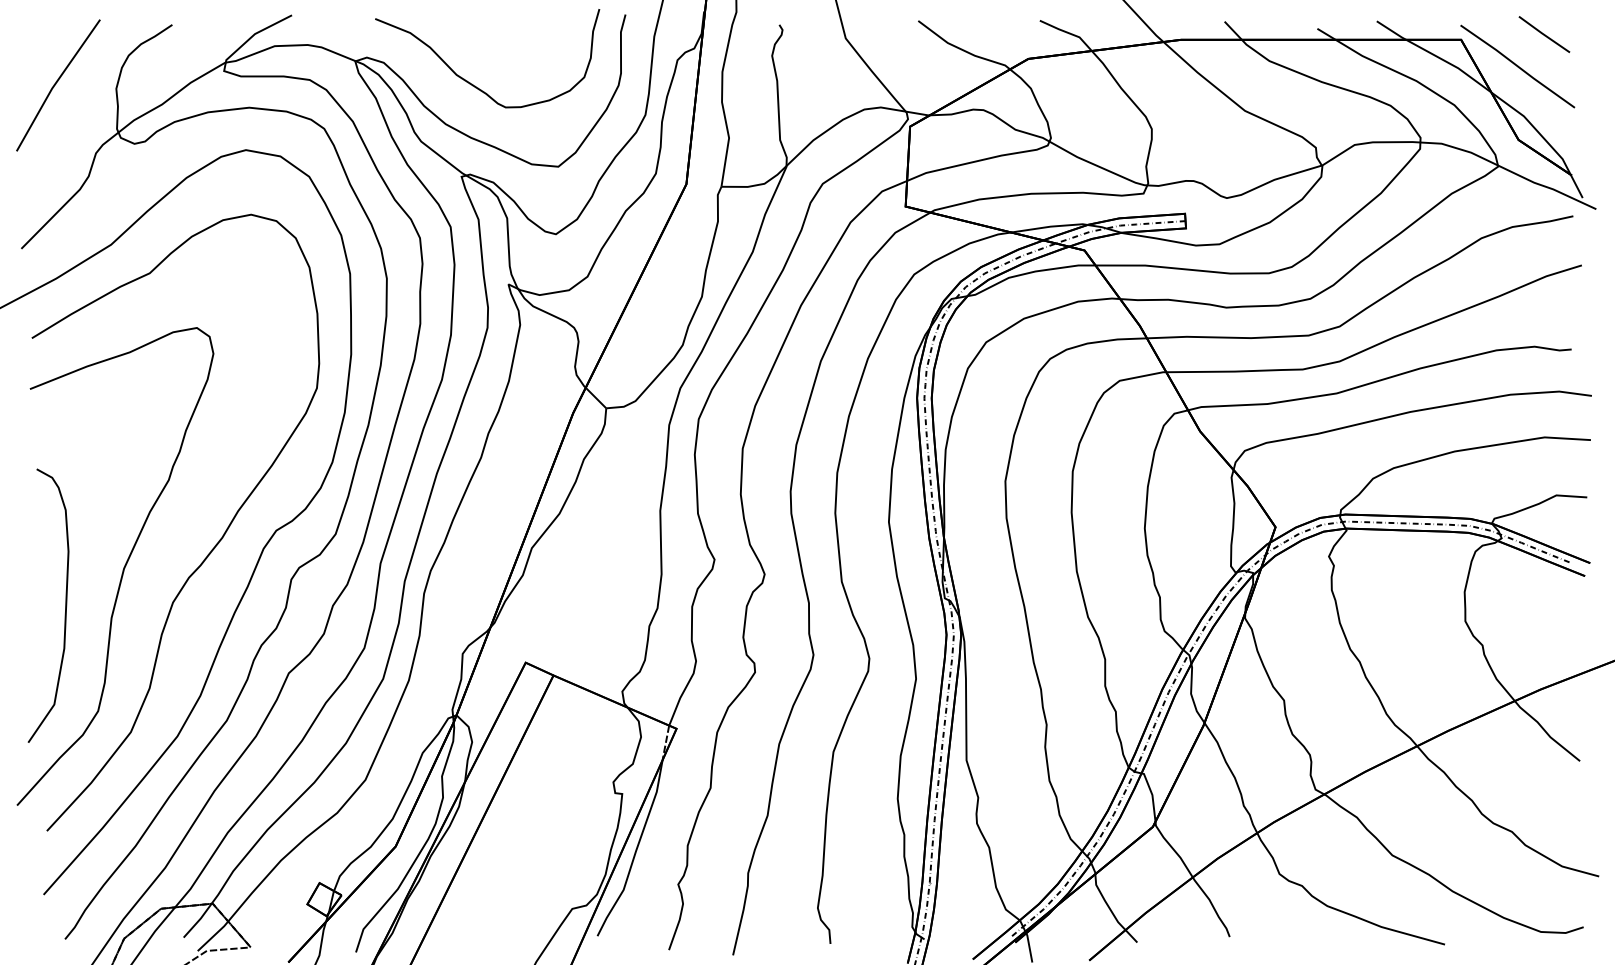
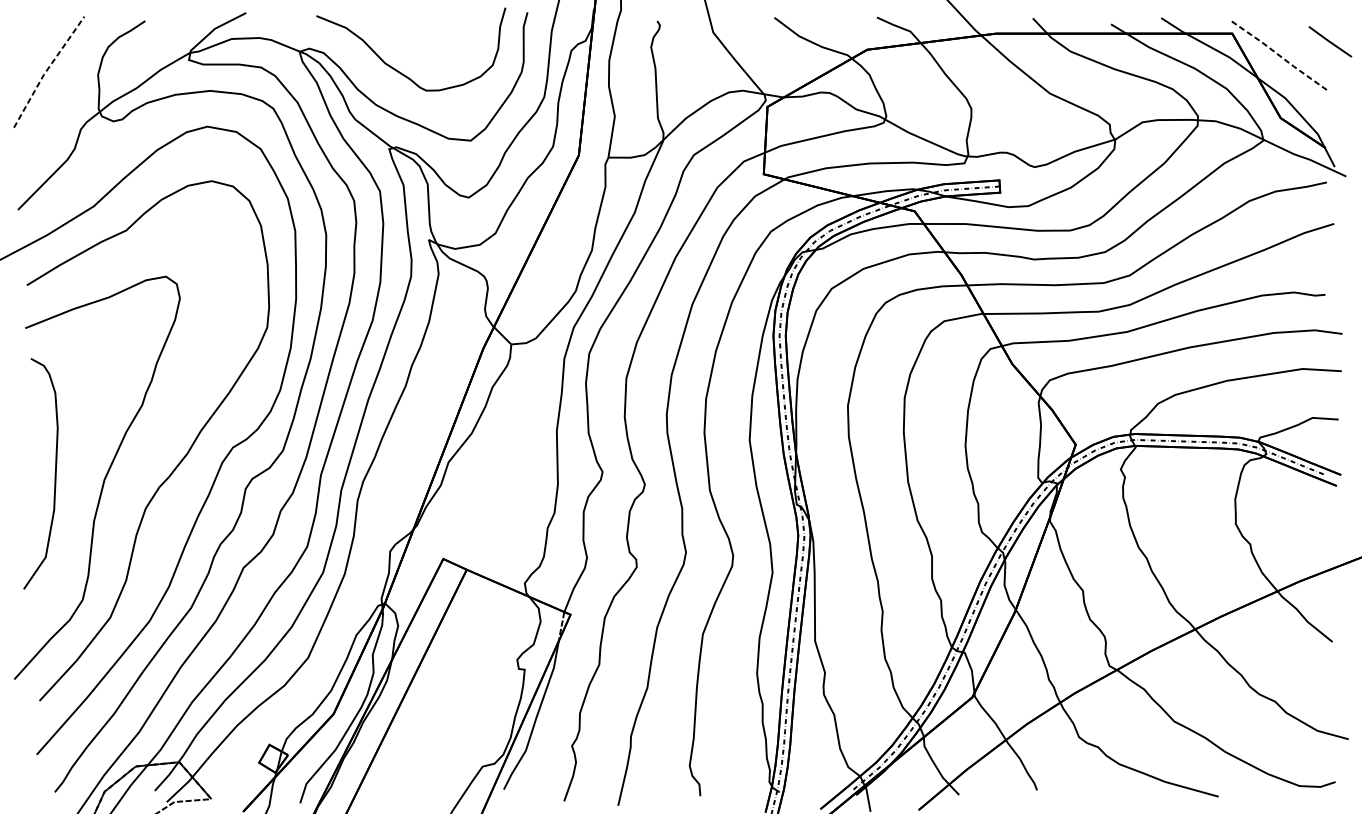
line: (1544, 34) -> (1330, 41), moved
line: (1518, 66) -> (1280, 56), solid -> dashed
line: (55, 84) -> (46, 71), solid -> dashed
curve: (65, 605) -> (55, 473), moved

